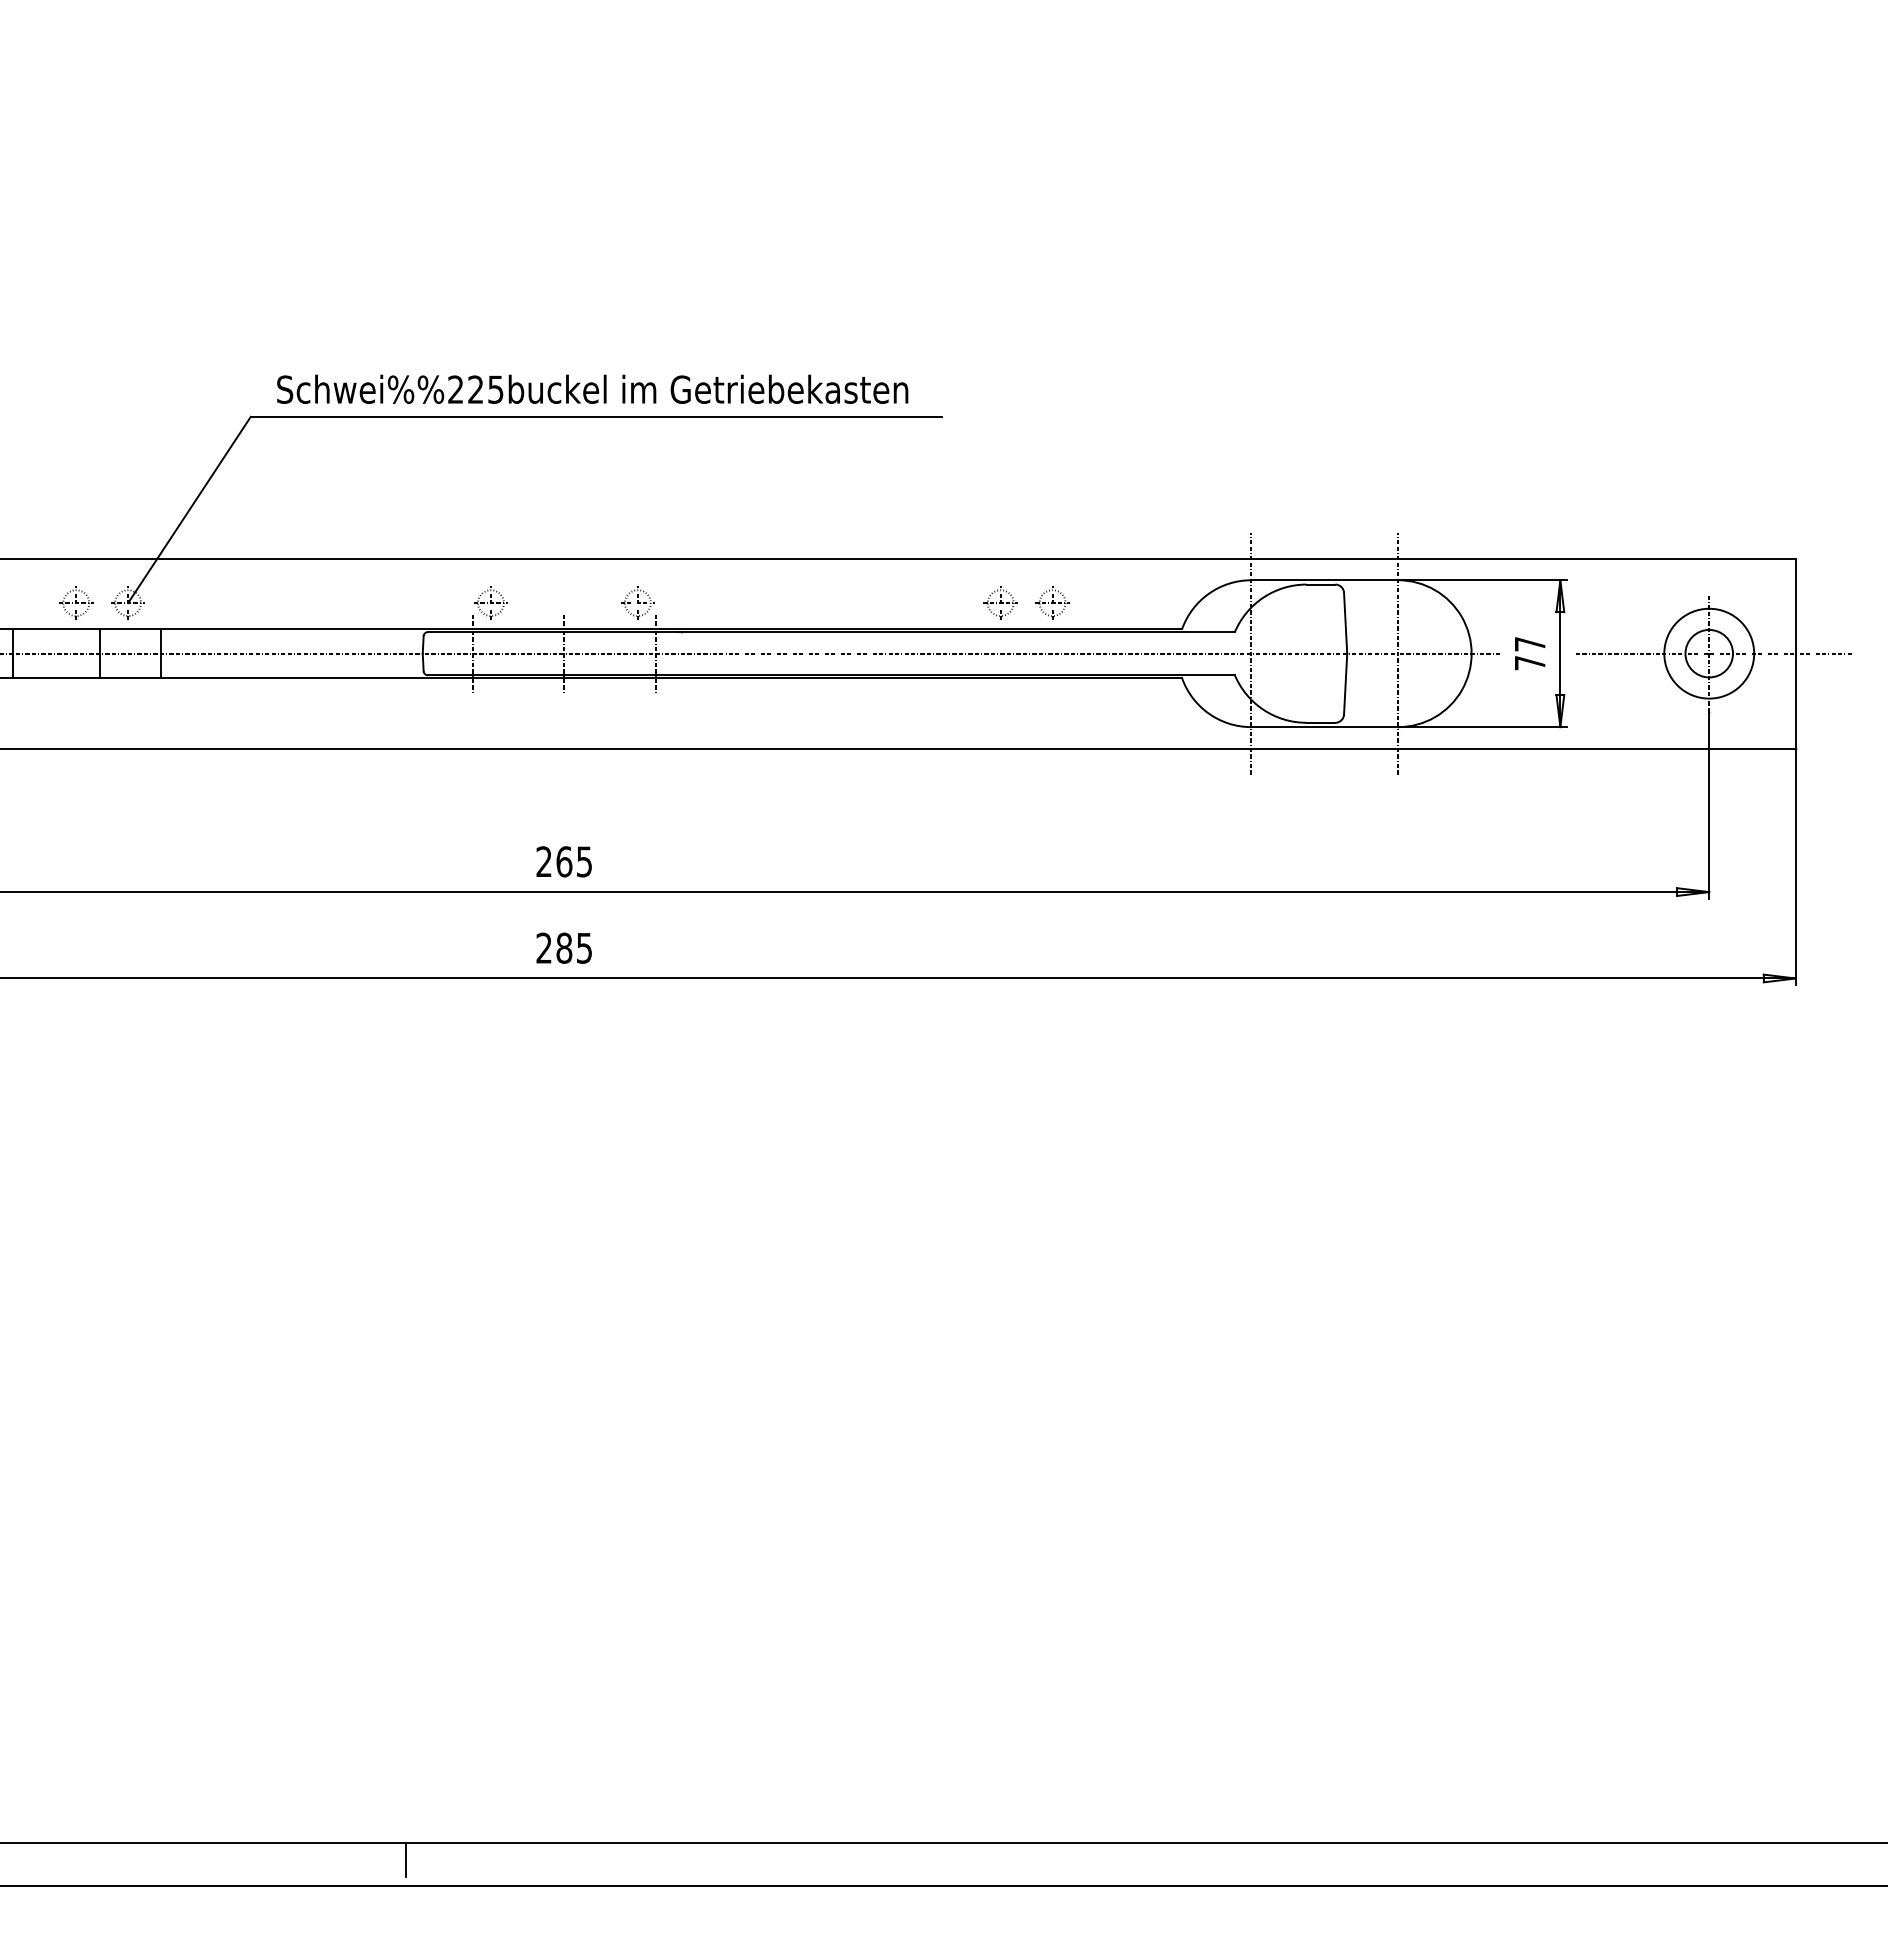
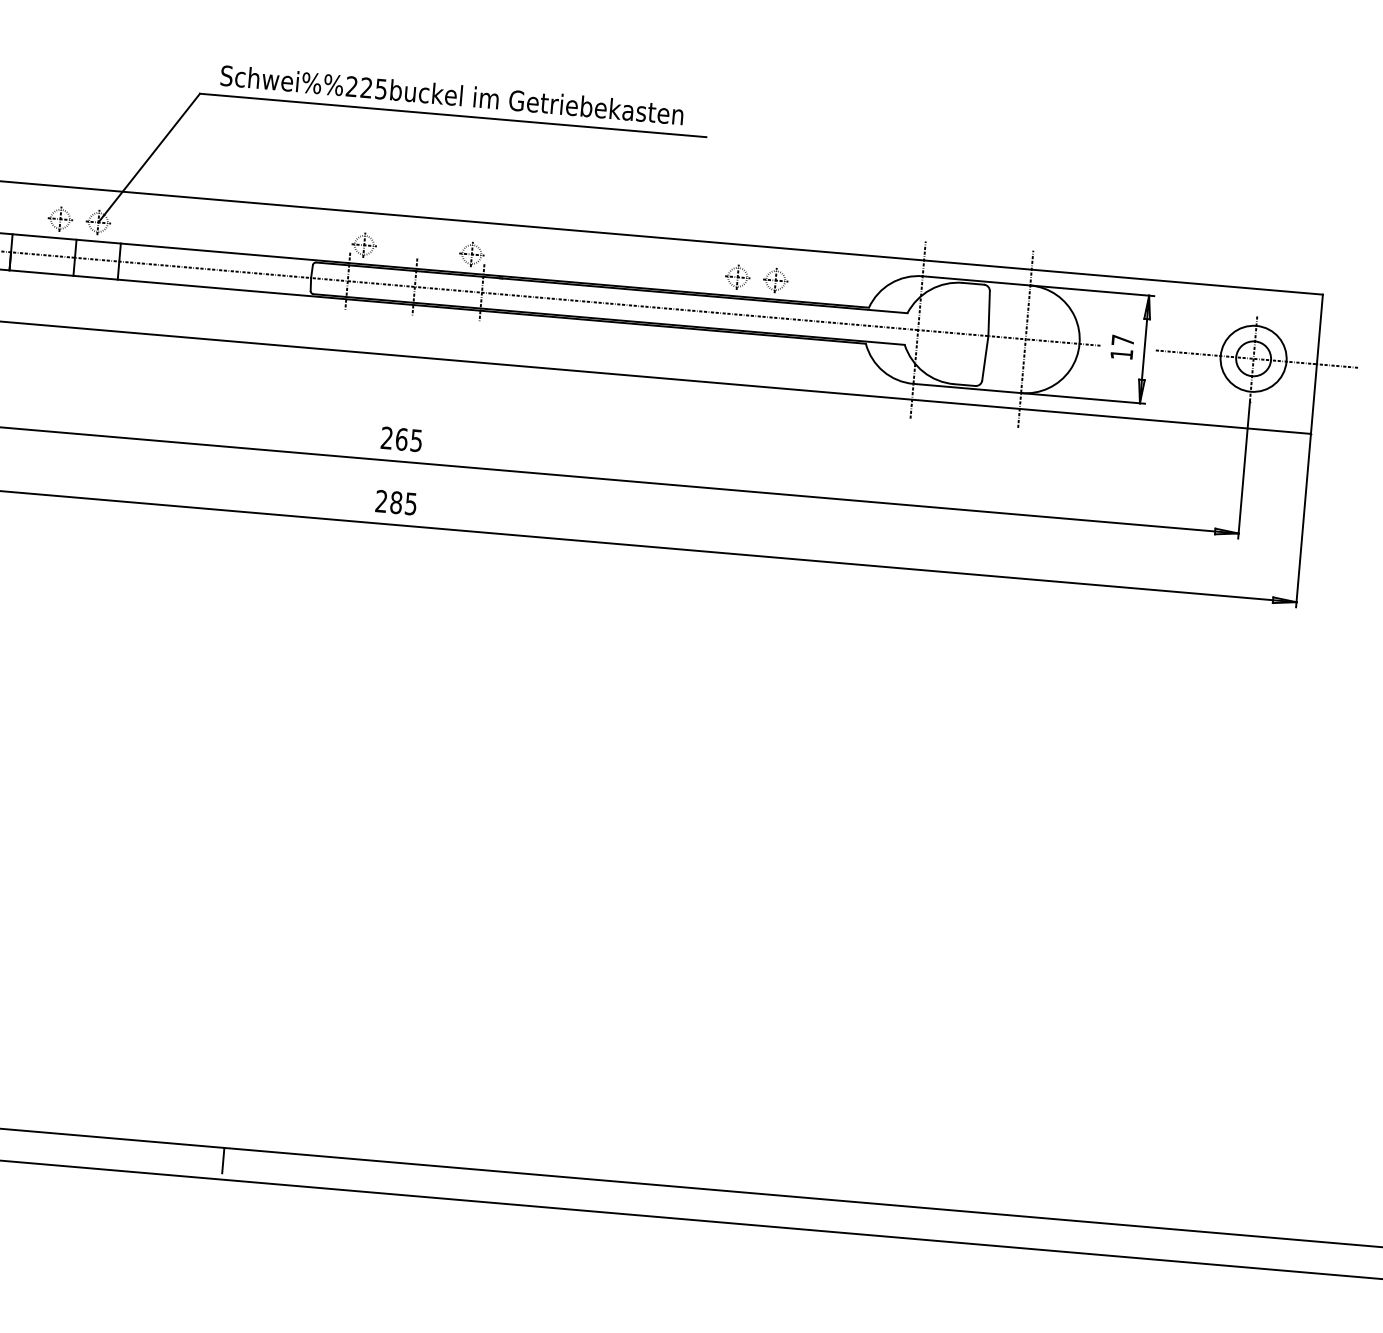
text: (1530, 663) -> (1122, 354), 77 -> 17

